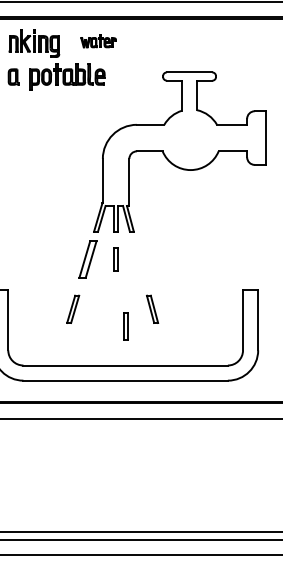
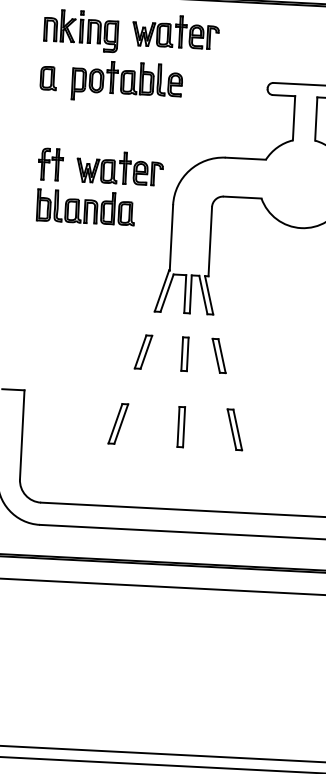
part: (98, 40) -> (175, 30), size x1.67
part: (52, 149) -> (99, 187), added
part: (87, 259) -> (143, 351), size x0.62
part: (139, 259) -> (219, 355), added
part: (125, 326) -> (180, 427), moved

